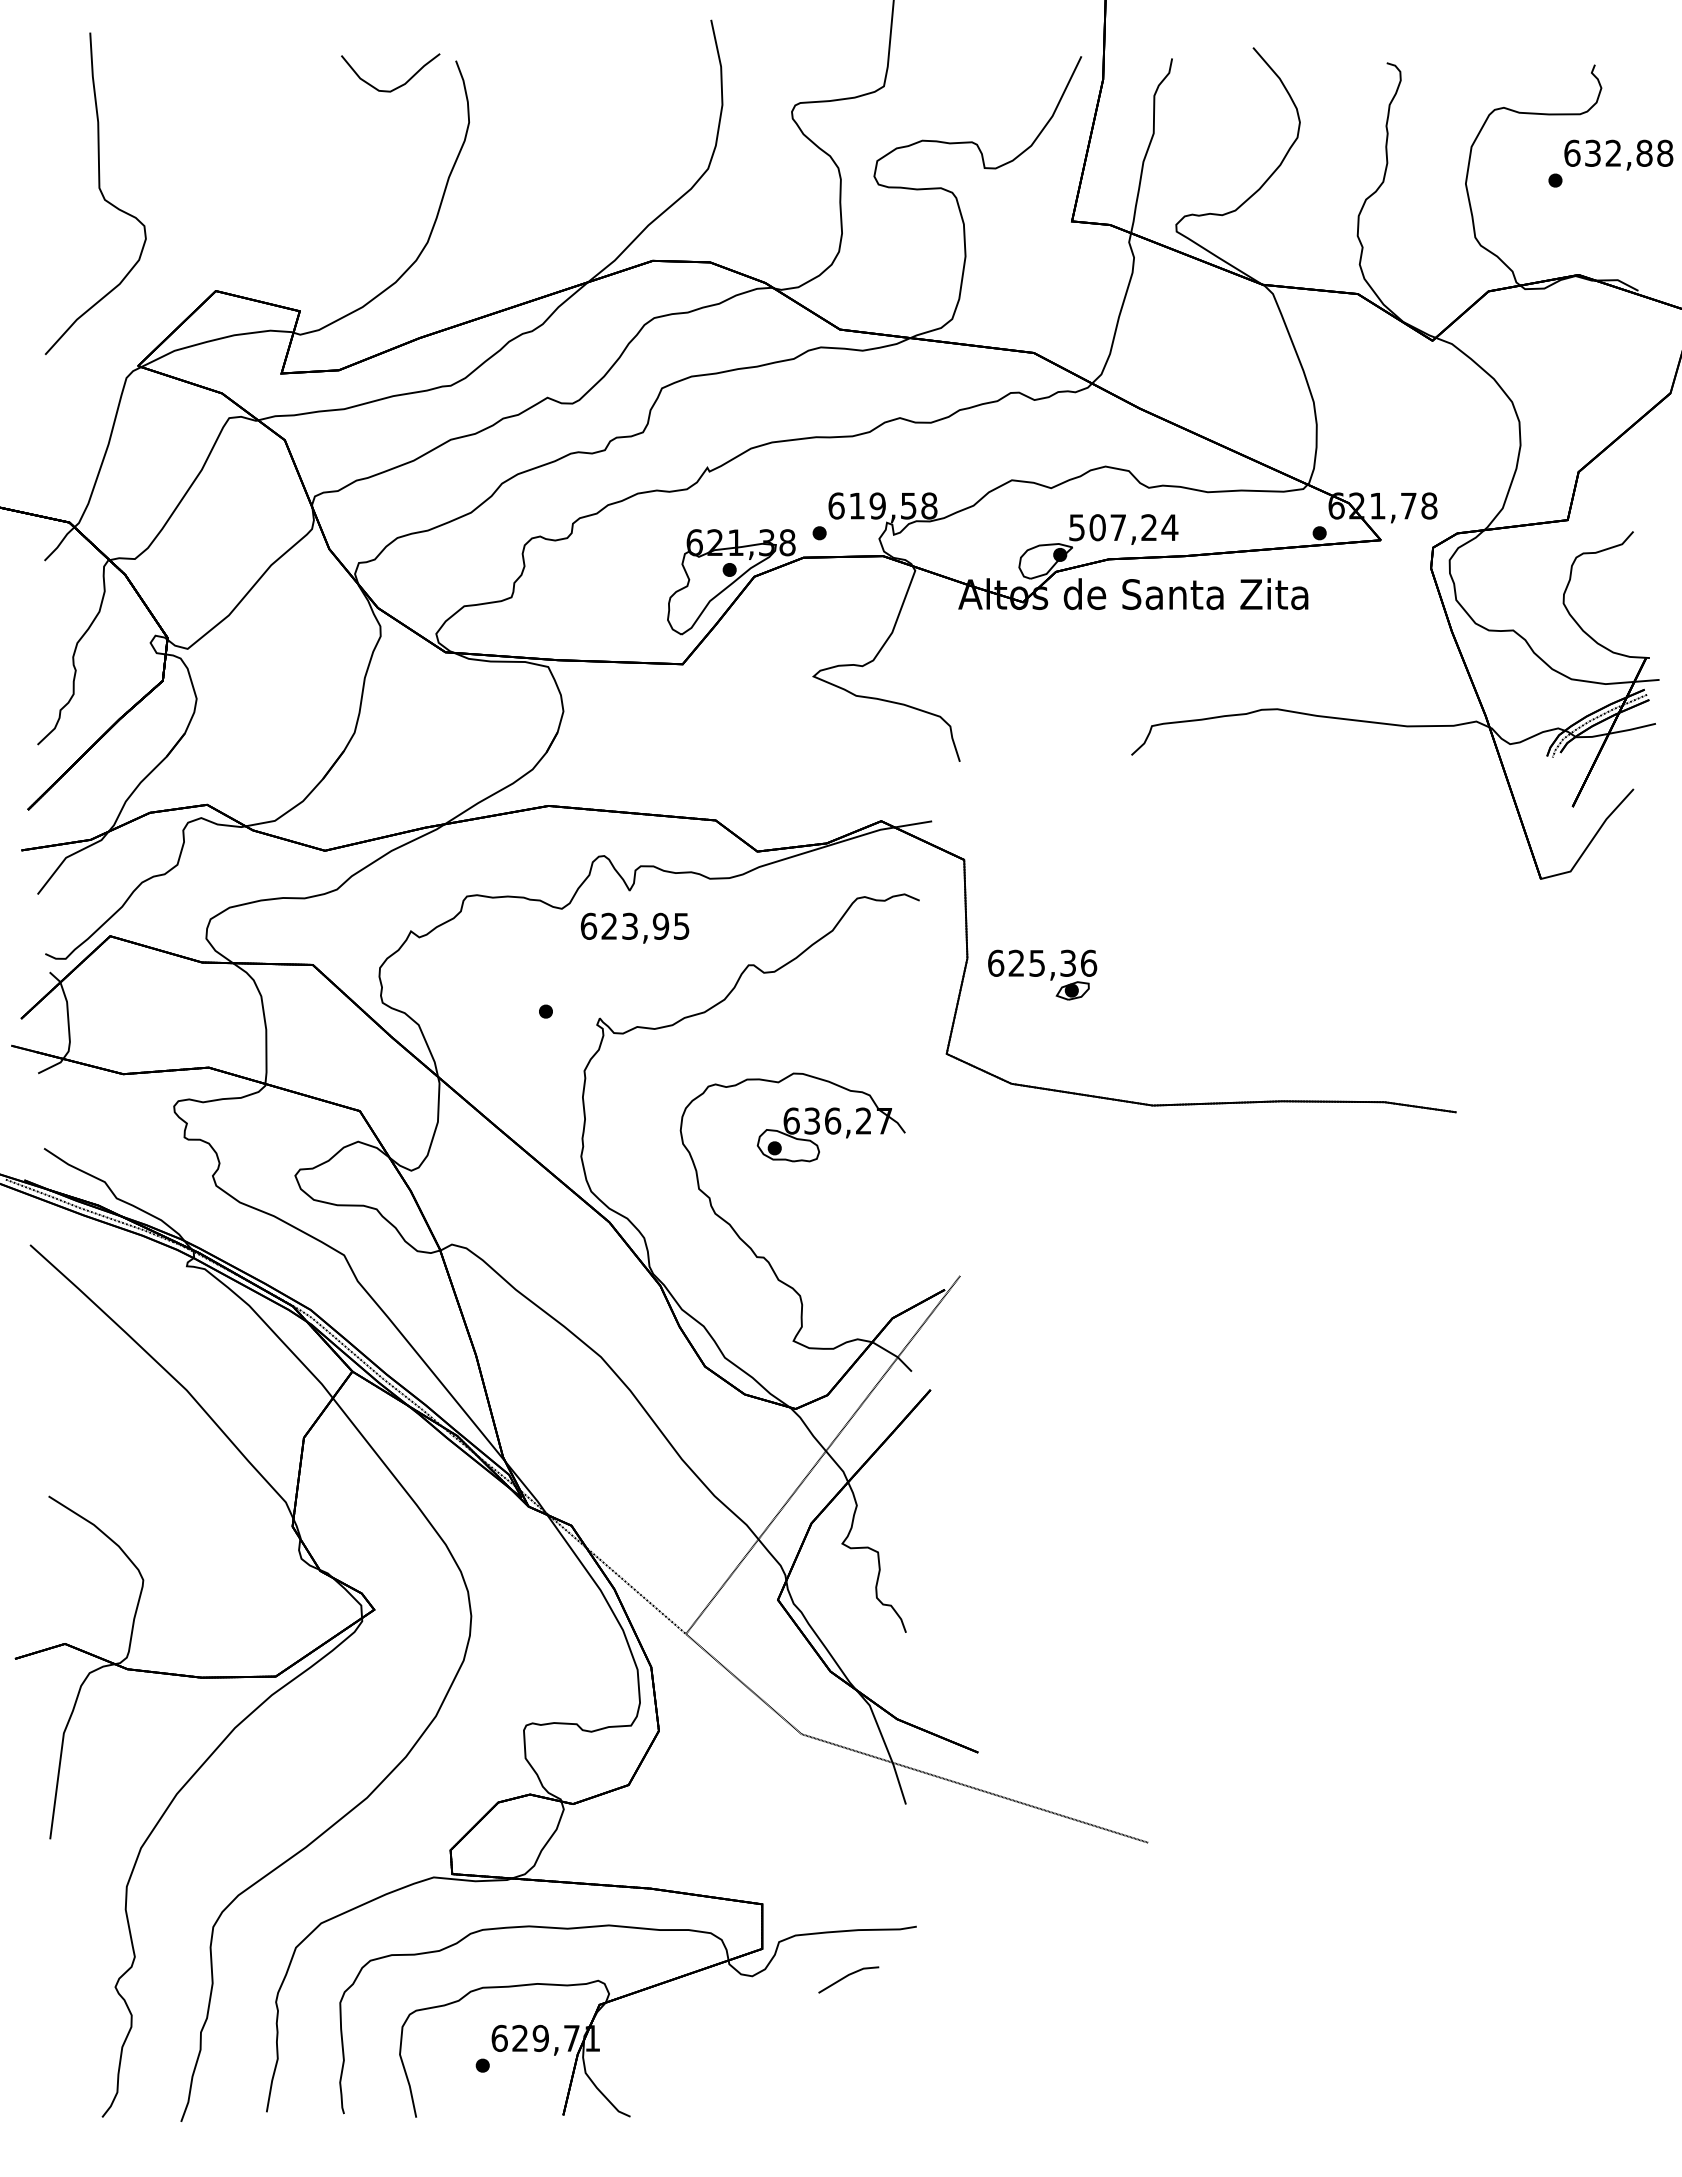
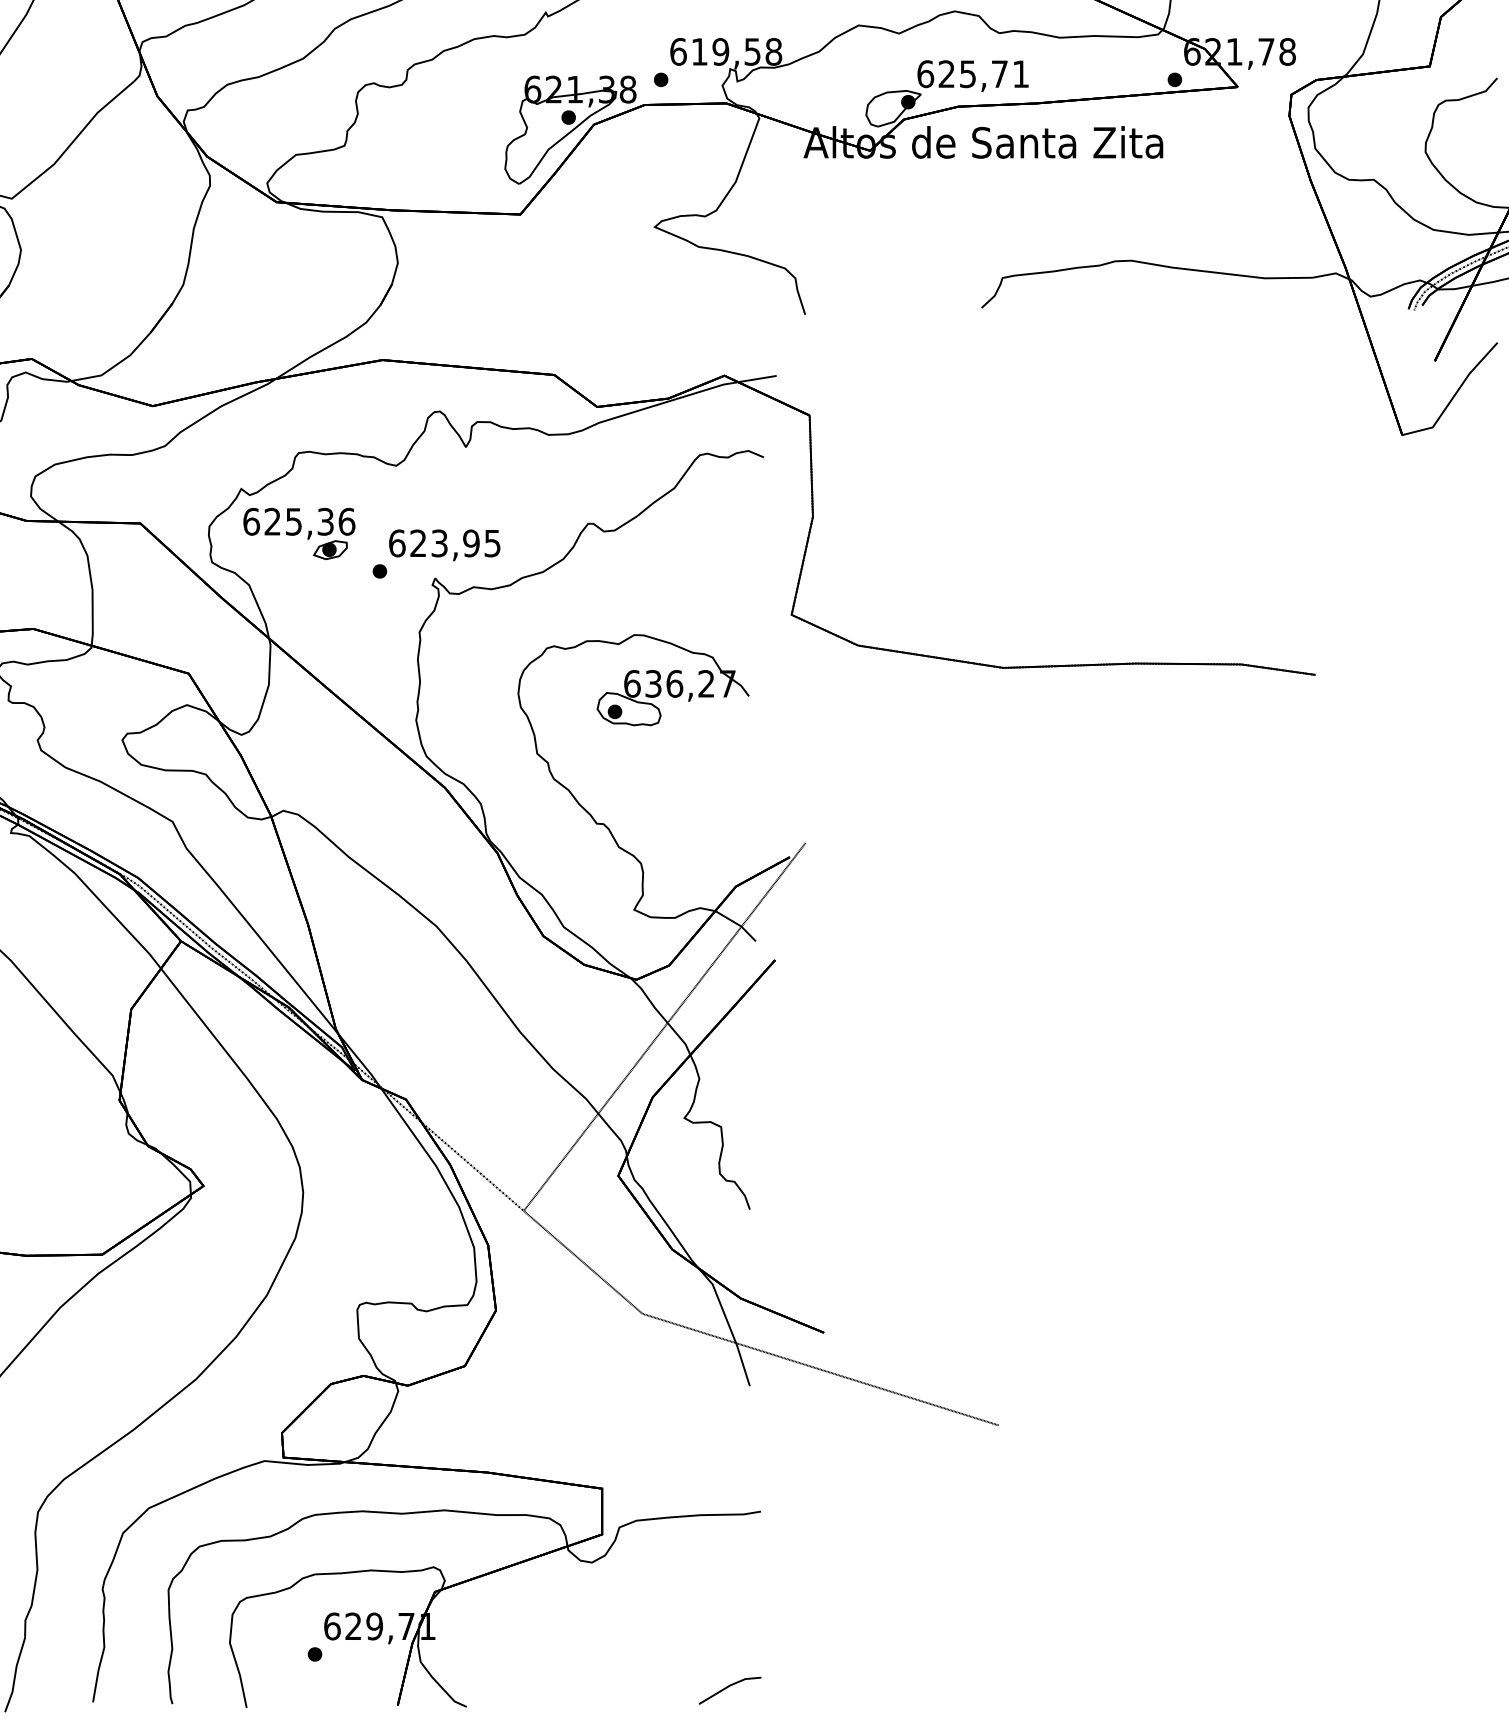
text: (1123, 527) -> (973, 73), 507,24 -> 625,71
text: (634, 927) -> (444, 544), moved
part: (1042, 974) -> (299, 533), moved
line: (846, 1977) -> (727, 1688), moved

